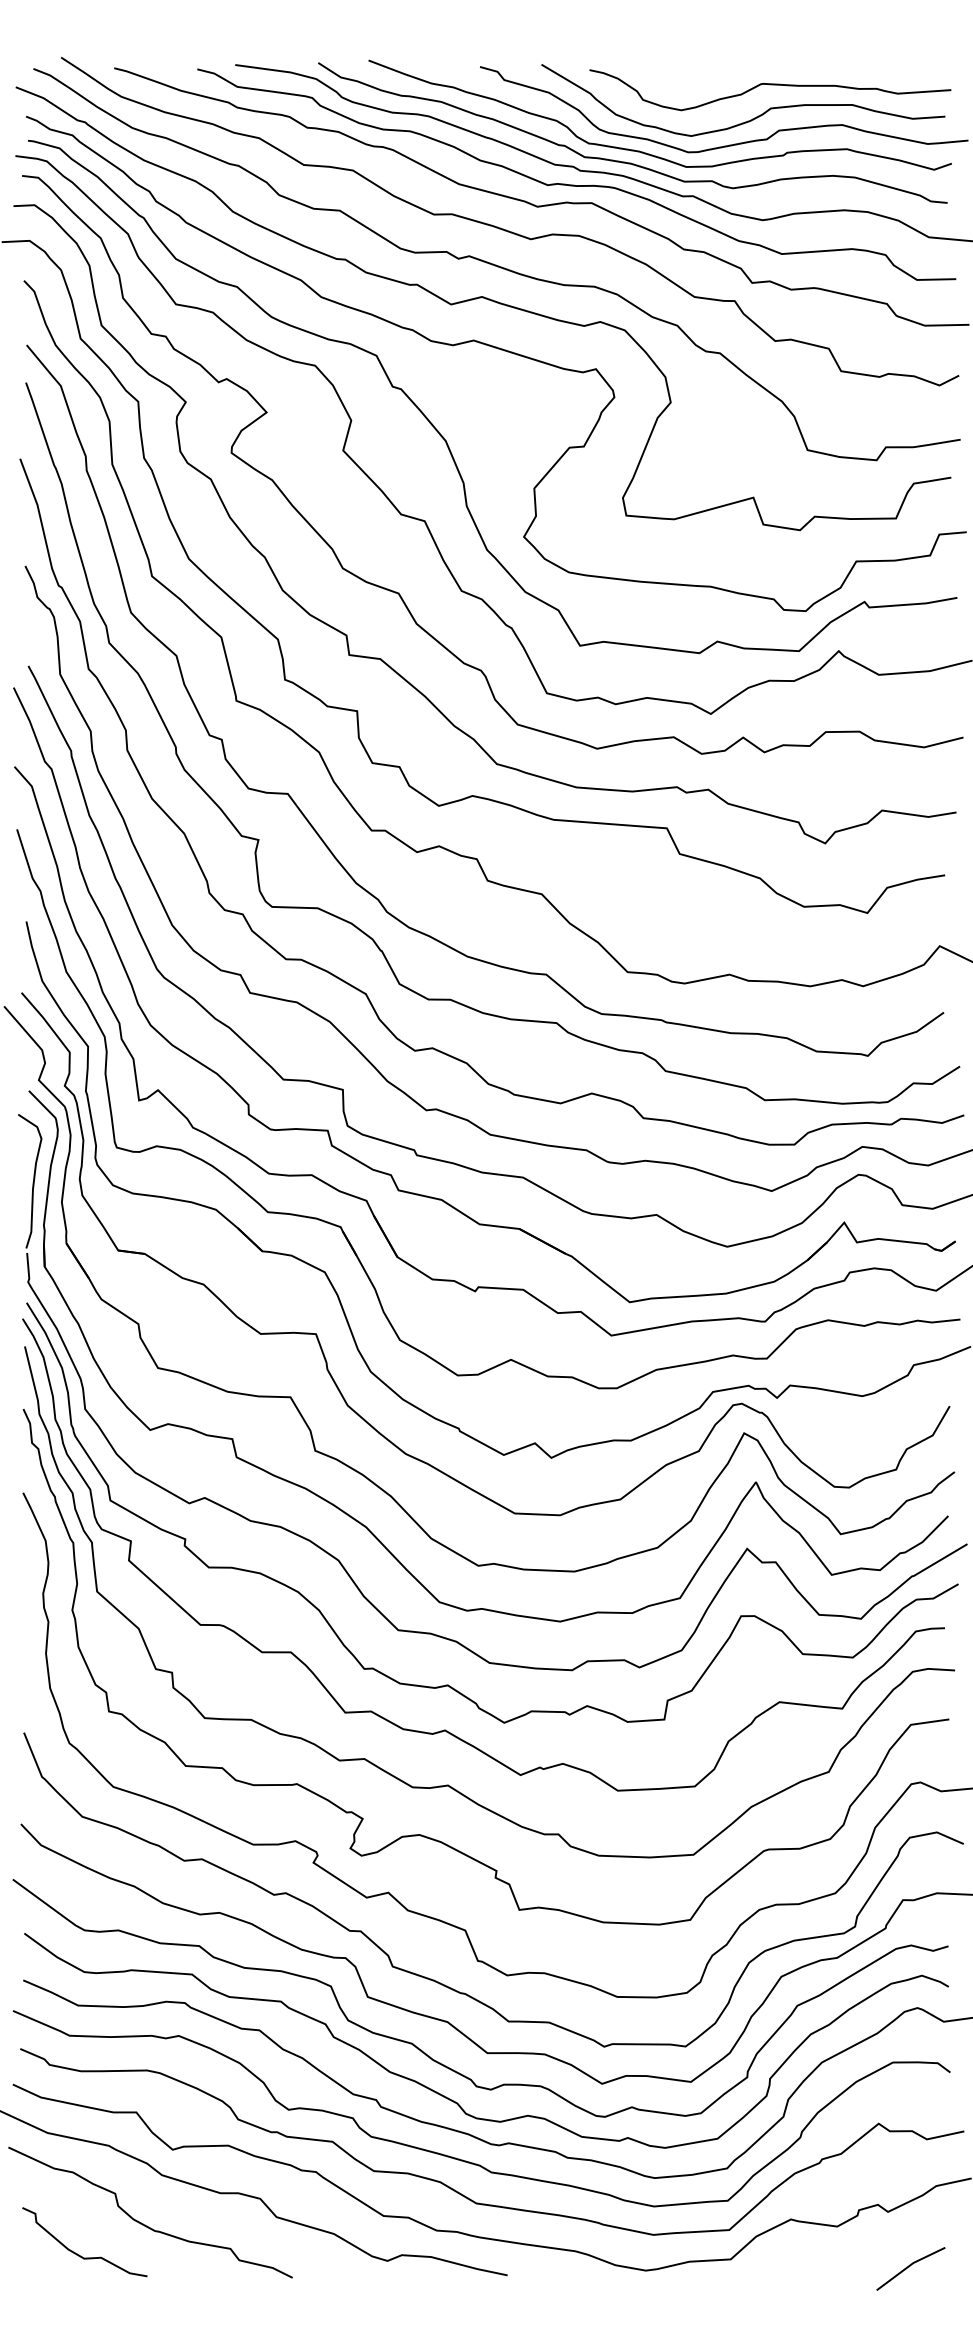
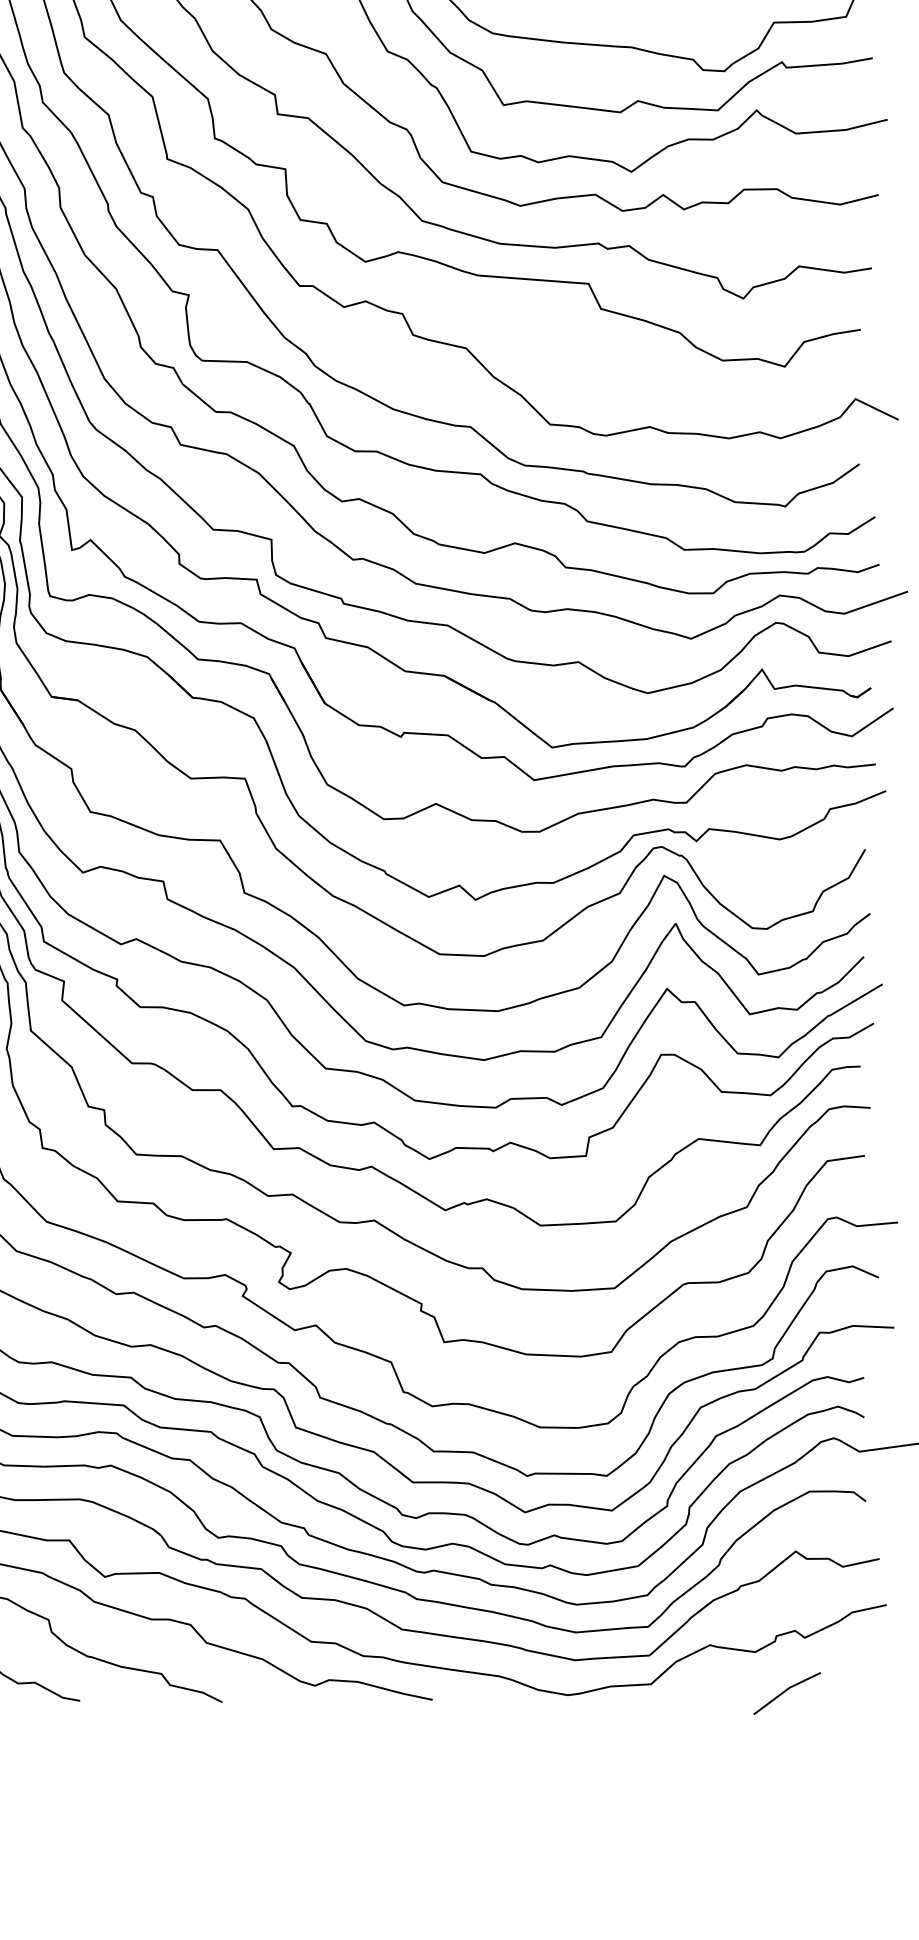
line: (909, 2267) -> (785, 1692), moved

